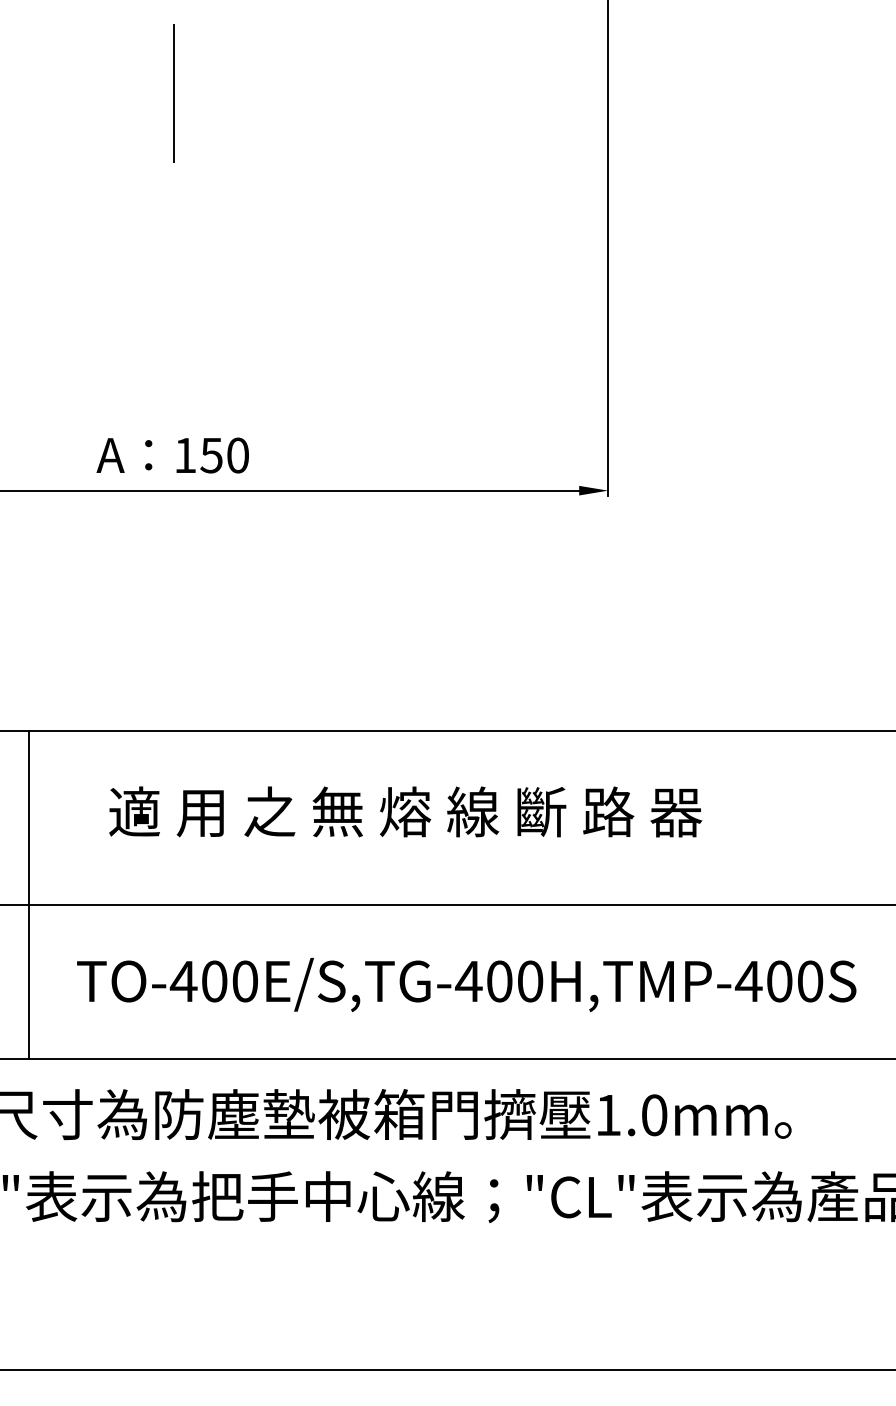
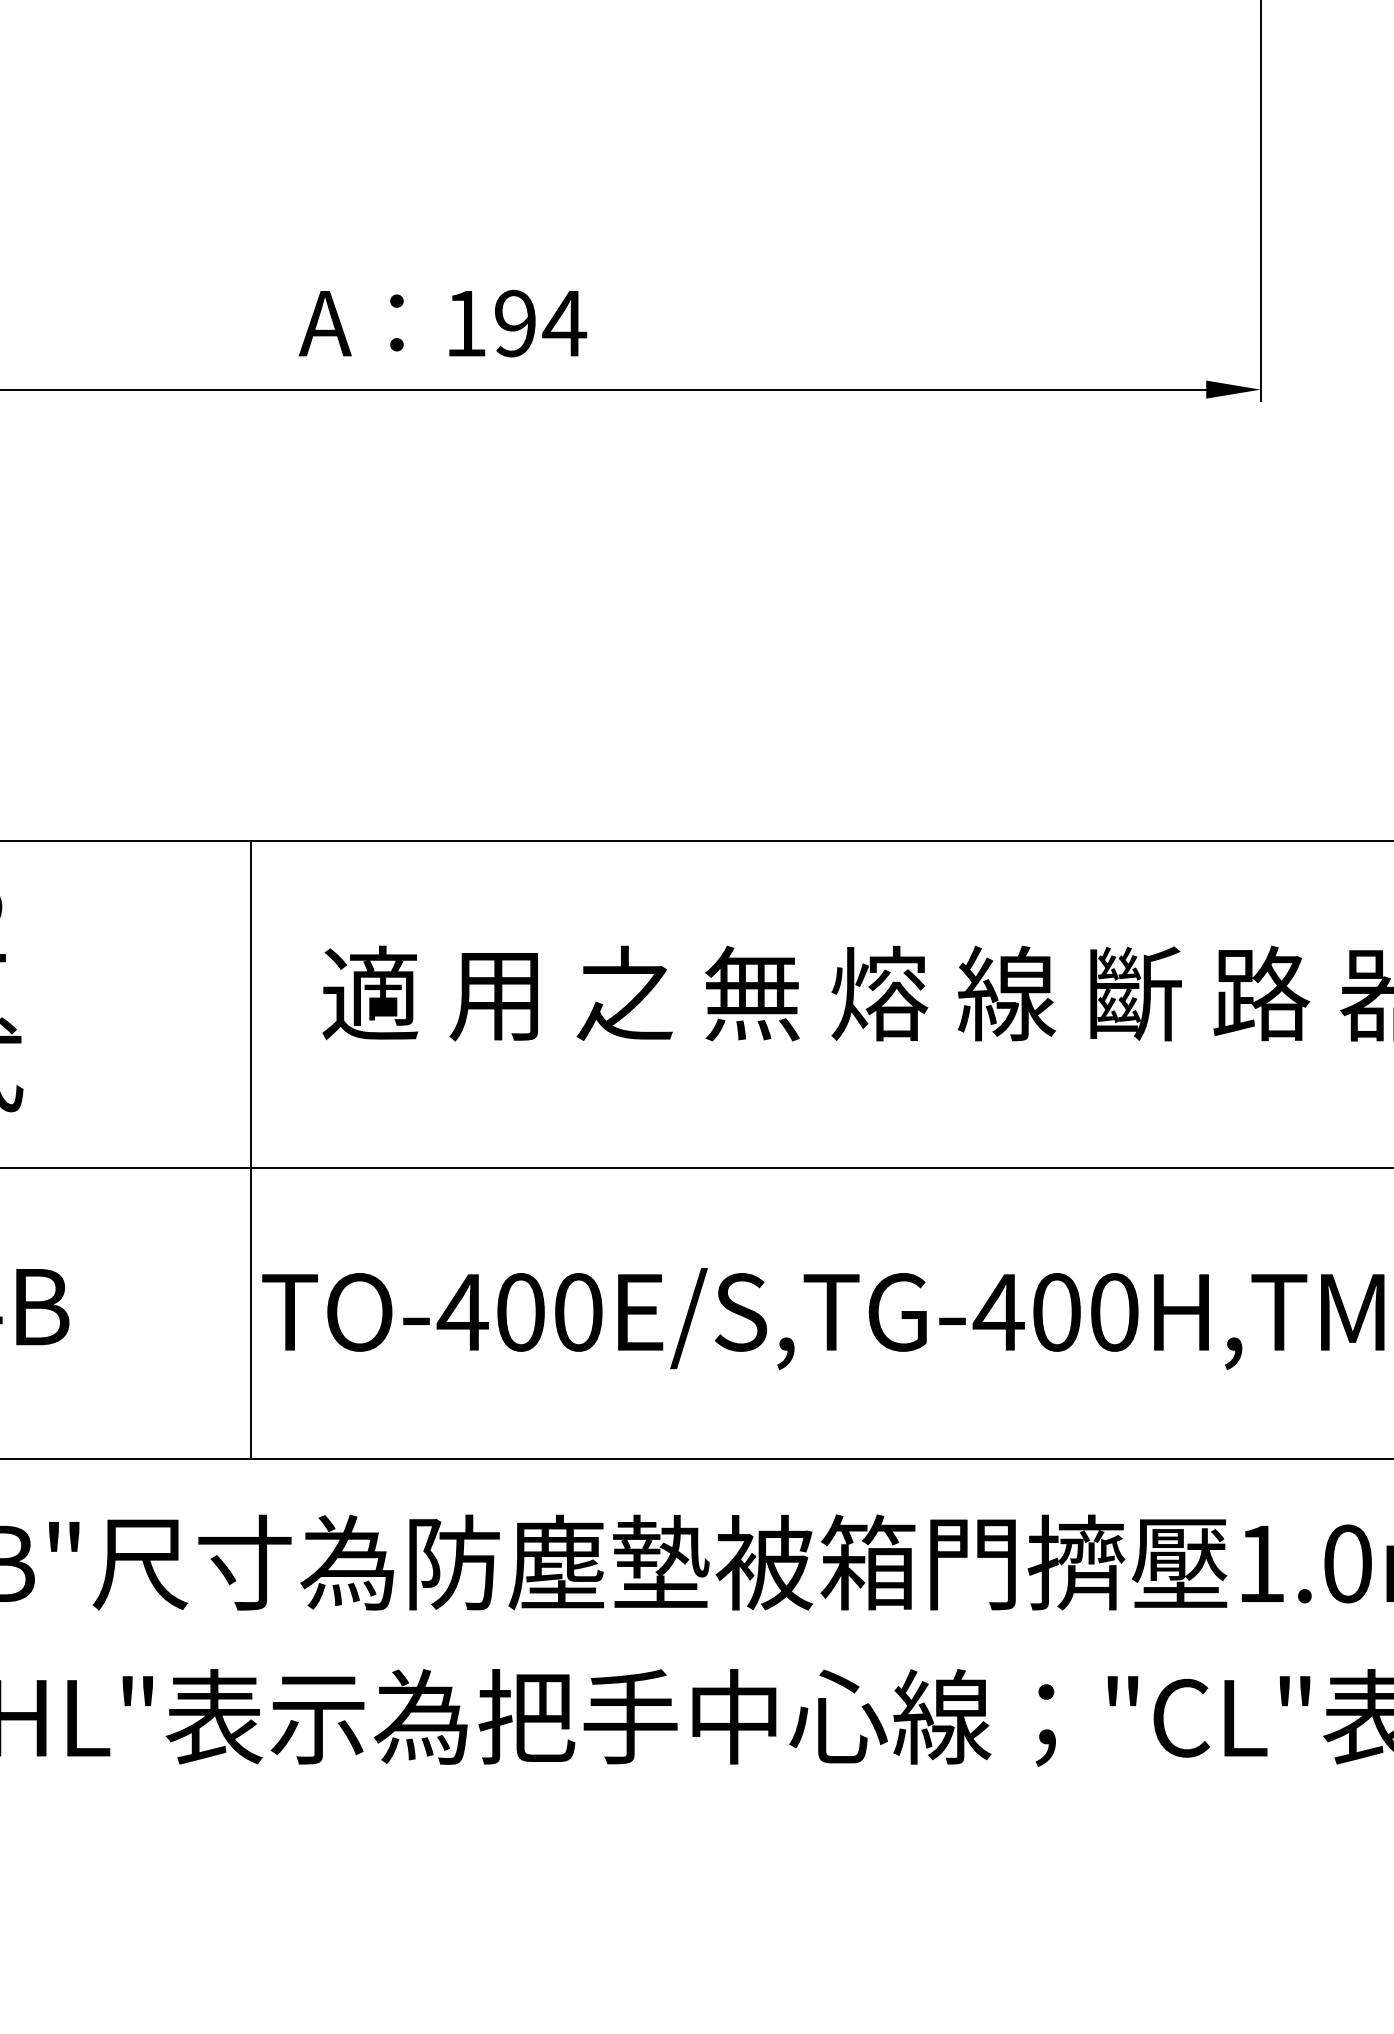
text: (224, 455) -> (539, 323), 150 -> 194
line: (29, 895) -> (251, 1150), moved

